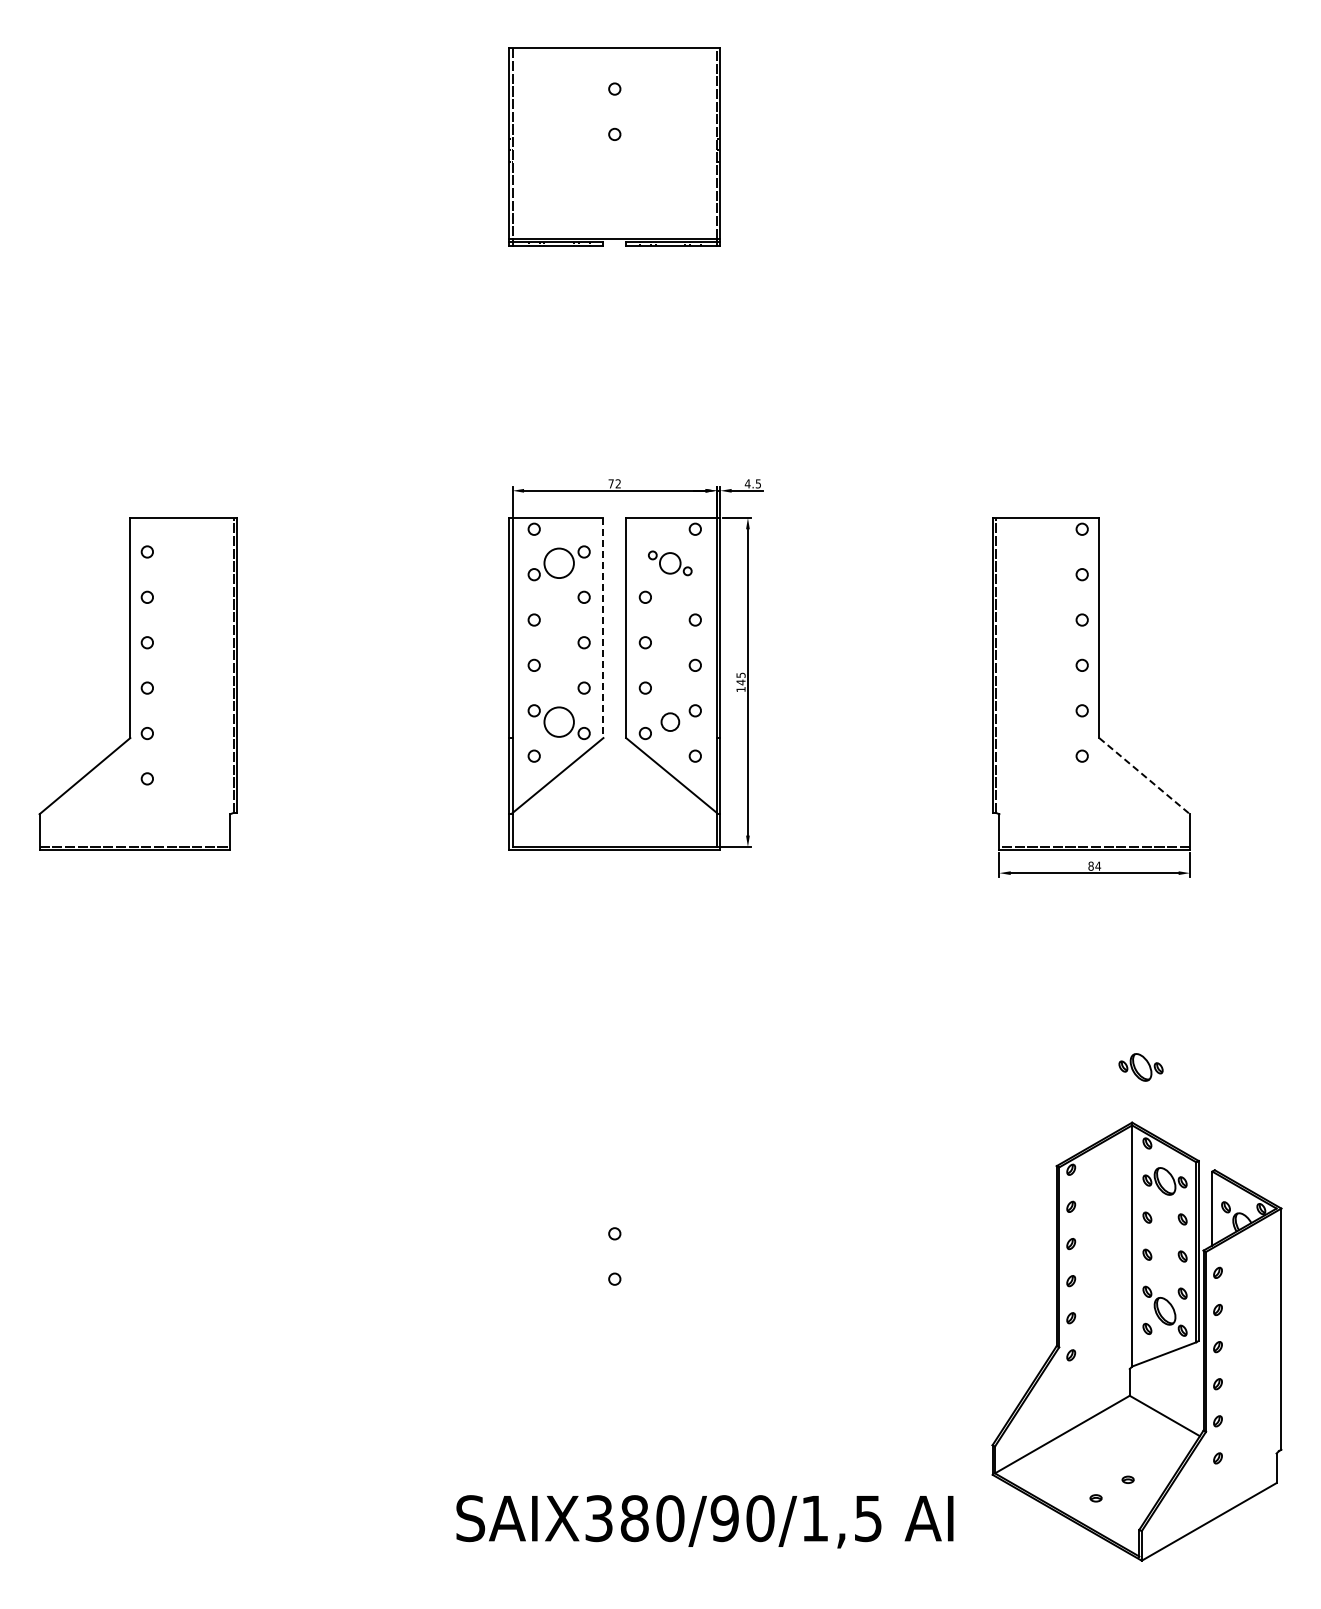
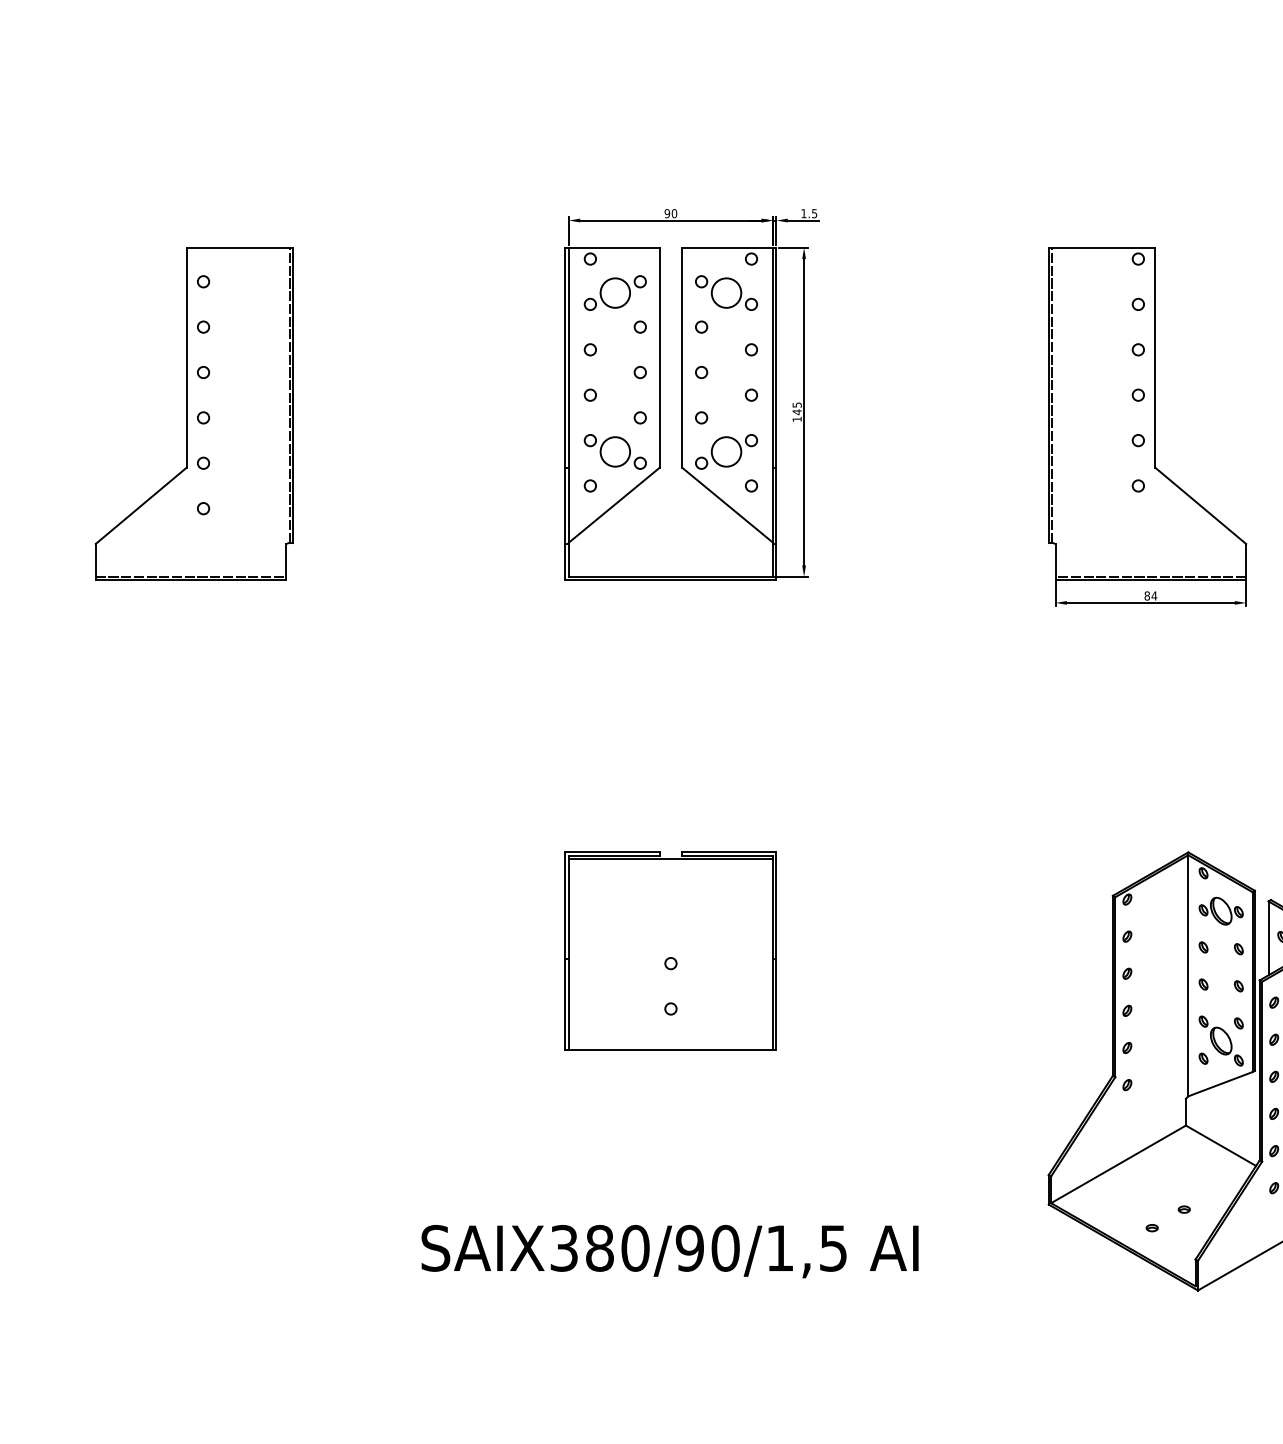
text: (614, 483) -> (670, 213), 72 -> 90
text: (747, 483) -> (803, 213), 4.5 -> 1.5
part: (669, 563) -> (725, 293), size x1.43
line: (603, 628) -> (659, 358), dashed -> solid
circle: (670, 721) -> (726, 451), size x1.67
line: (1145, 776) -> (1201, 506), dashed -> solid
part: (1140, 1067) -> (1196, 797), removed
part: (614, 1221) -> (670, 951), added
text: (704, 1521) -> (669, 1251), moved

